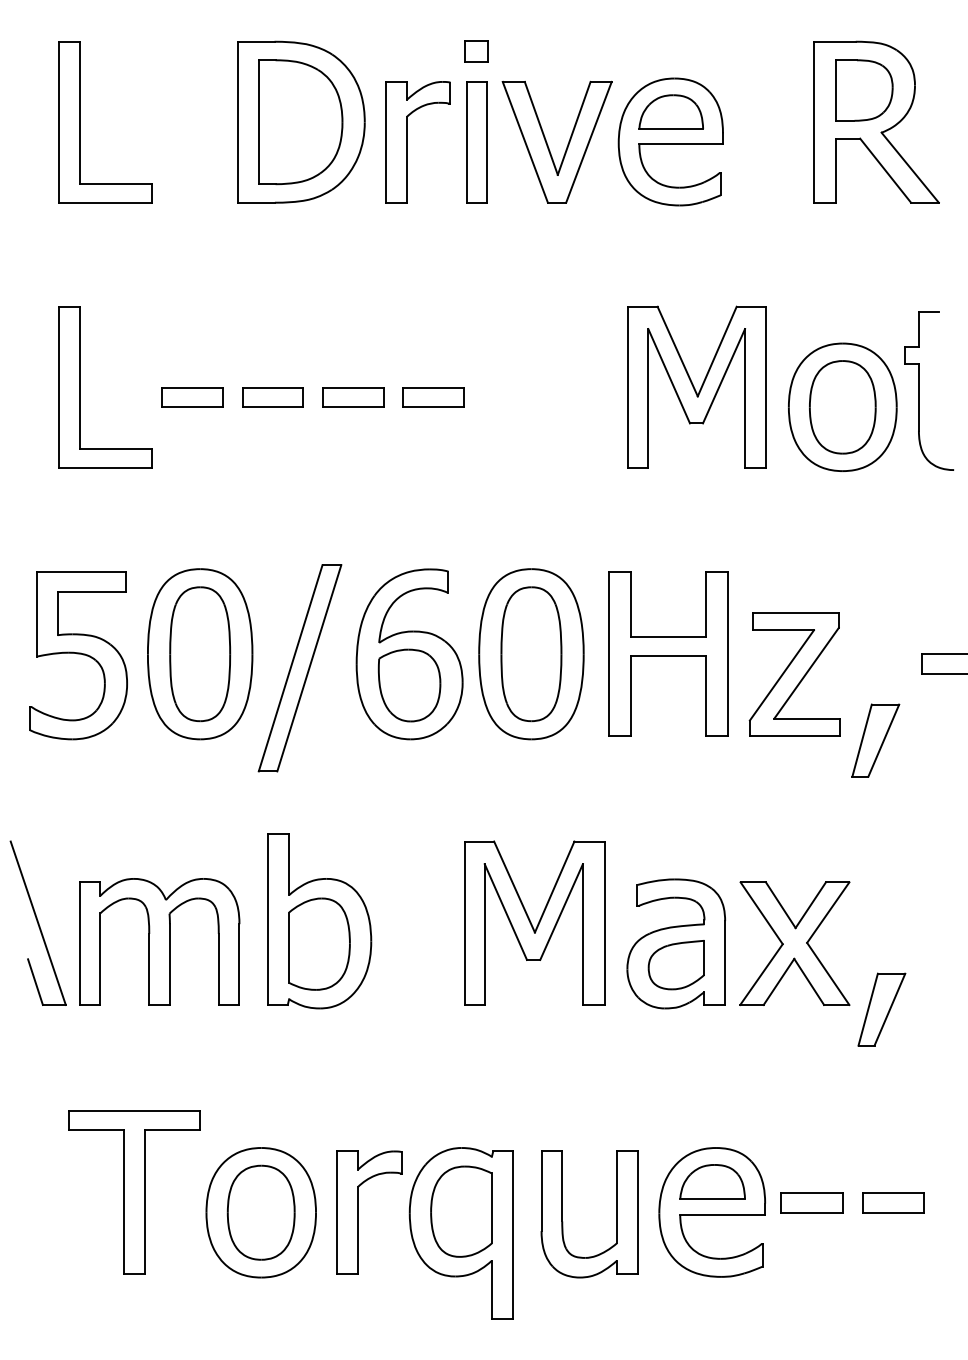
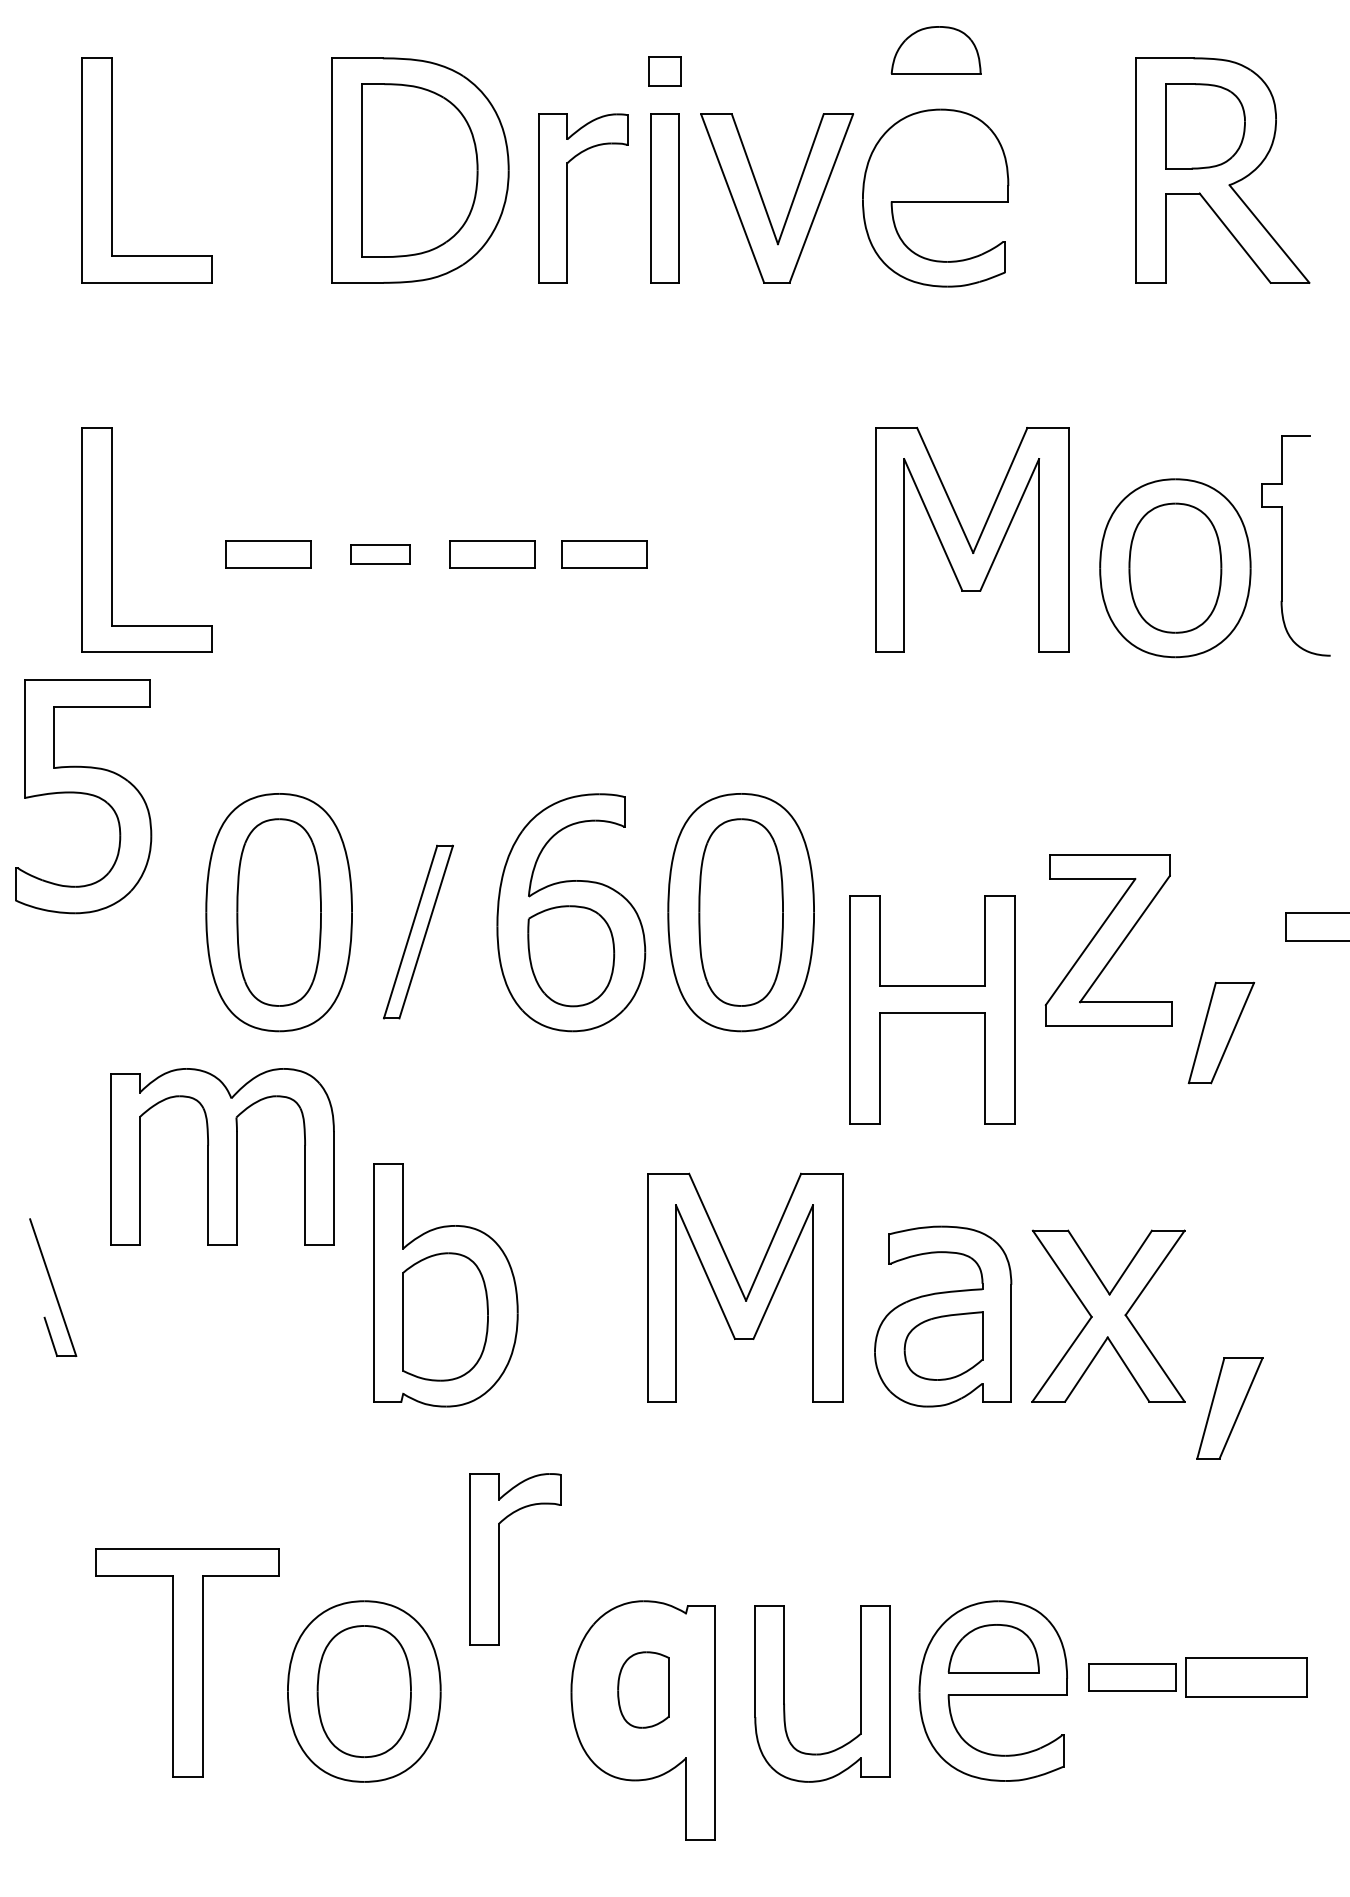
part: (670, 112) -> (935, 50), moved
part: (272, 397) -> (380, 554), size x0.7
part: (668, 653) -> (932, 1009), moved
part: (78, 655) -> (83, 796), moved
part: (300, 667) -> (418, 931), size x0.6
part: (37, 923) -> (52, 1287), size x0.6
part: (159, 941) -> (222, 1156), moved
part: (893, 1202) -> (1245, 1677), size x1.4
part: (461, 1211) -> (643, 1689), size x0.6
part: (358, 1212) -> (499, 1559), moved

